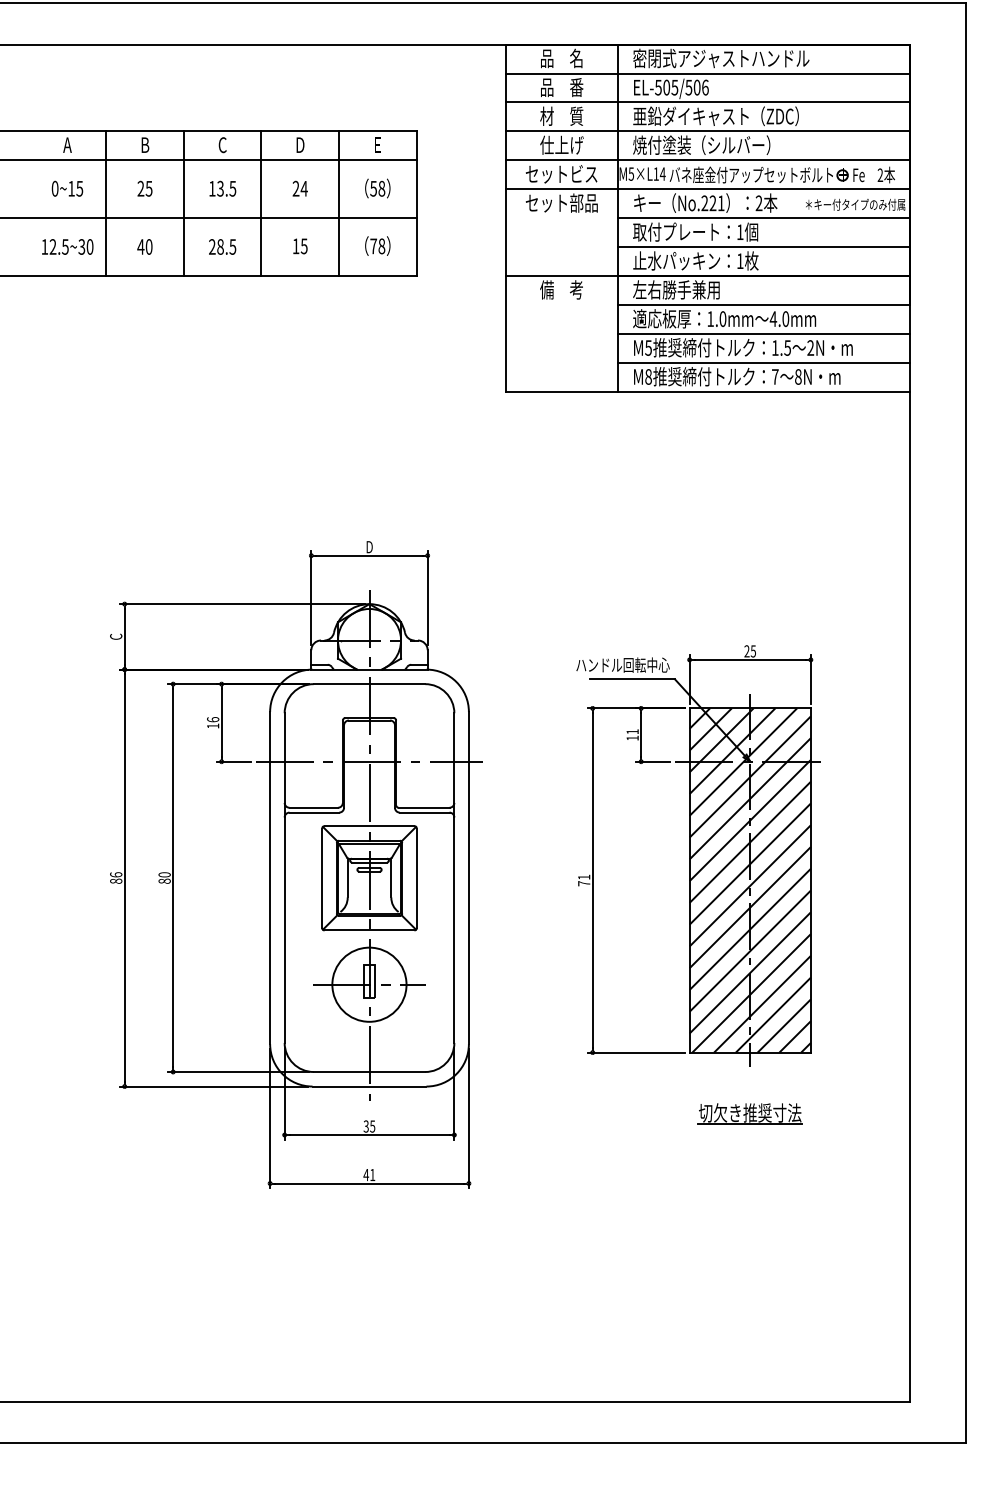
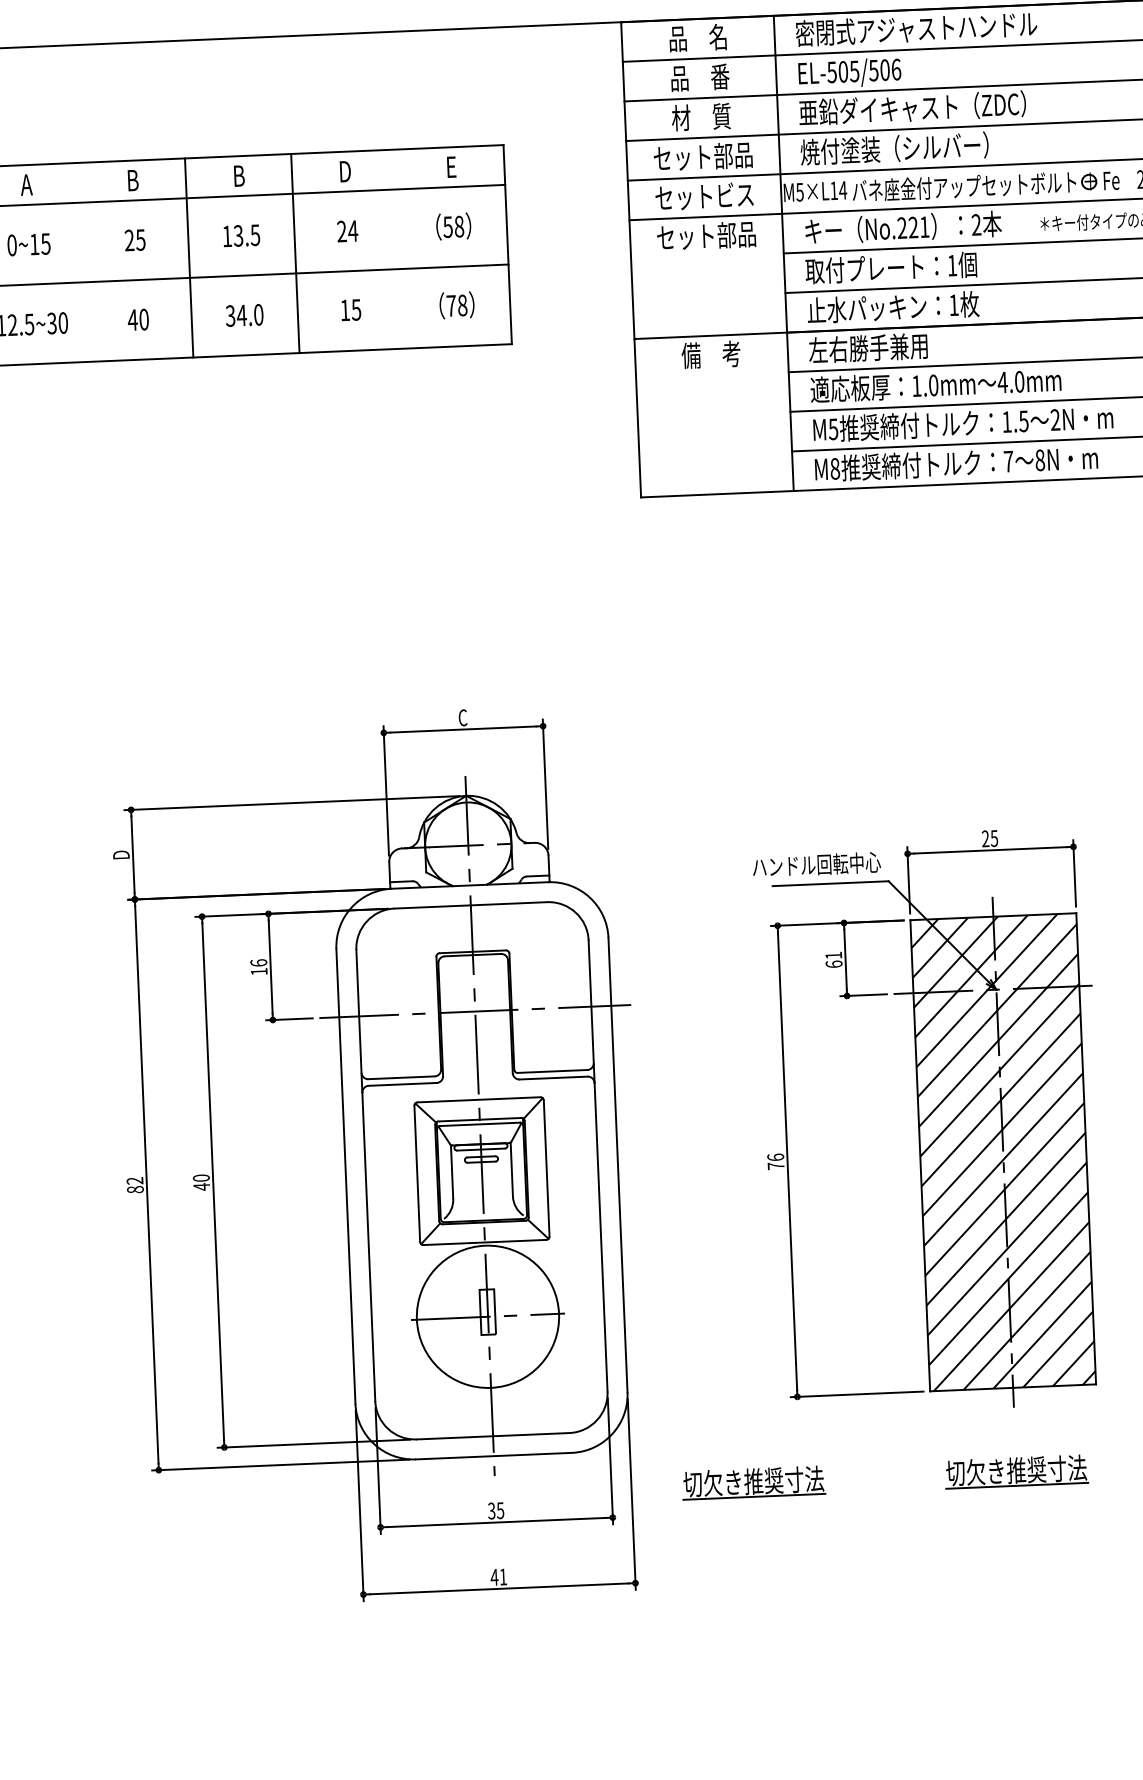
text: (561, 144) -> (702, 155), 仕上げ -> セット部品
text: (222, 145) -> (238, 176), C -> B
line: (106, 203) -> (83, 262), removed
line: (339, 203) -> (402, 249), removed
text: (222, 246) -> (244, 314), 28.5 -> 34.0
text: (369, 547) -> (462, 718), D -> C
text: (116, 636) -> (121, 854), C -> D
text: (632, 737) -> (833, 963), 11 -> 61
text: (116, 874) -> (135, 1180), 86 -> 82
text: (584, 876) -> (776, 1156), 71 -> 76
text: (164, 881) -> (201, 1187), 80 -> 40
circle: (369, 984) -> (488, 1316), size x1.4
part: (557, 1113) -> (752, 1482), added

